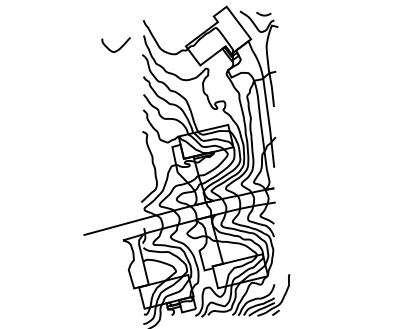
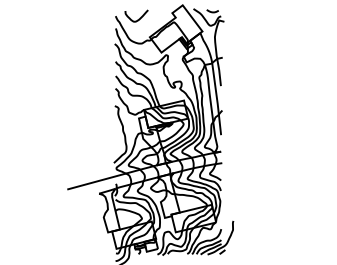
curve: (118, 47) -> (138, 18), moved

